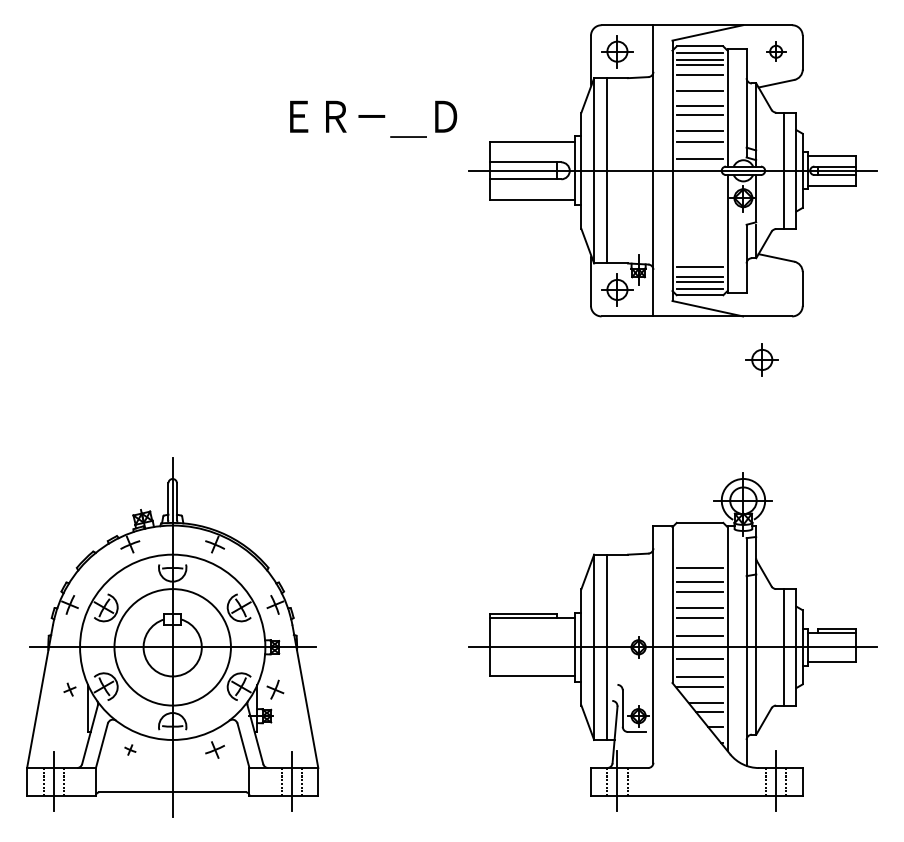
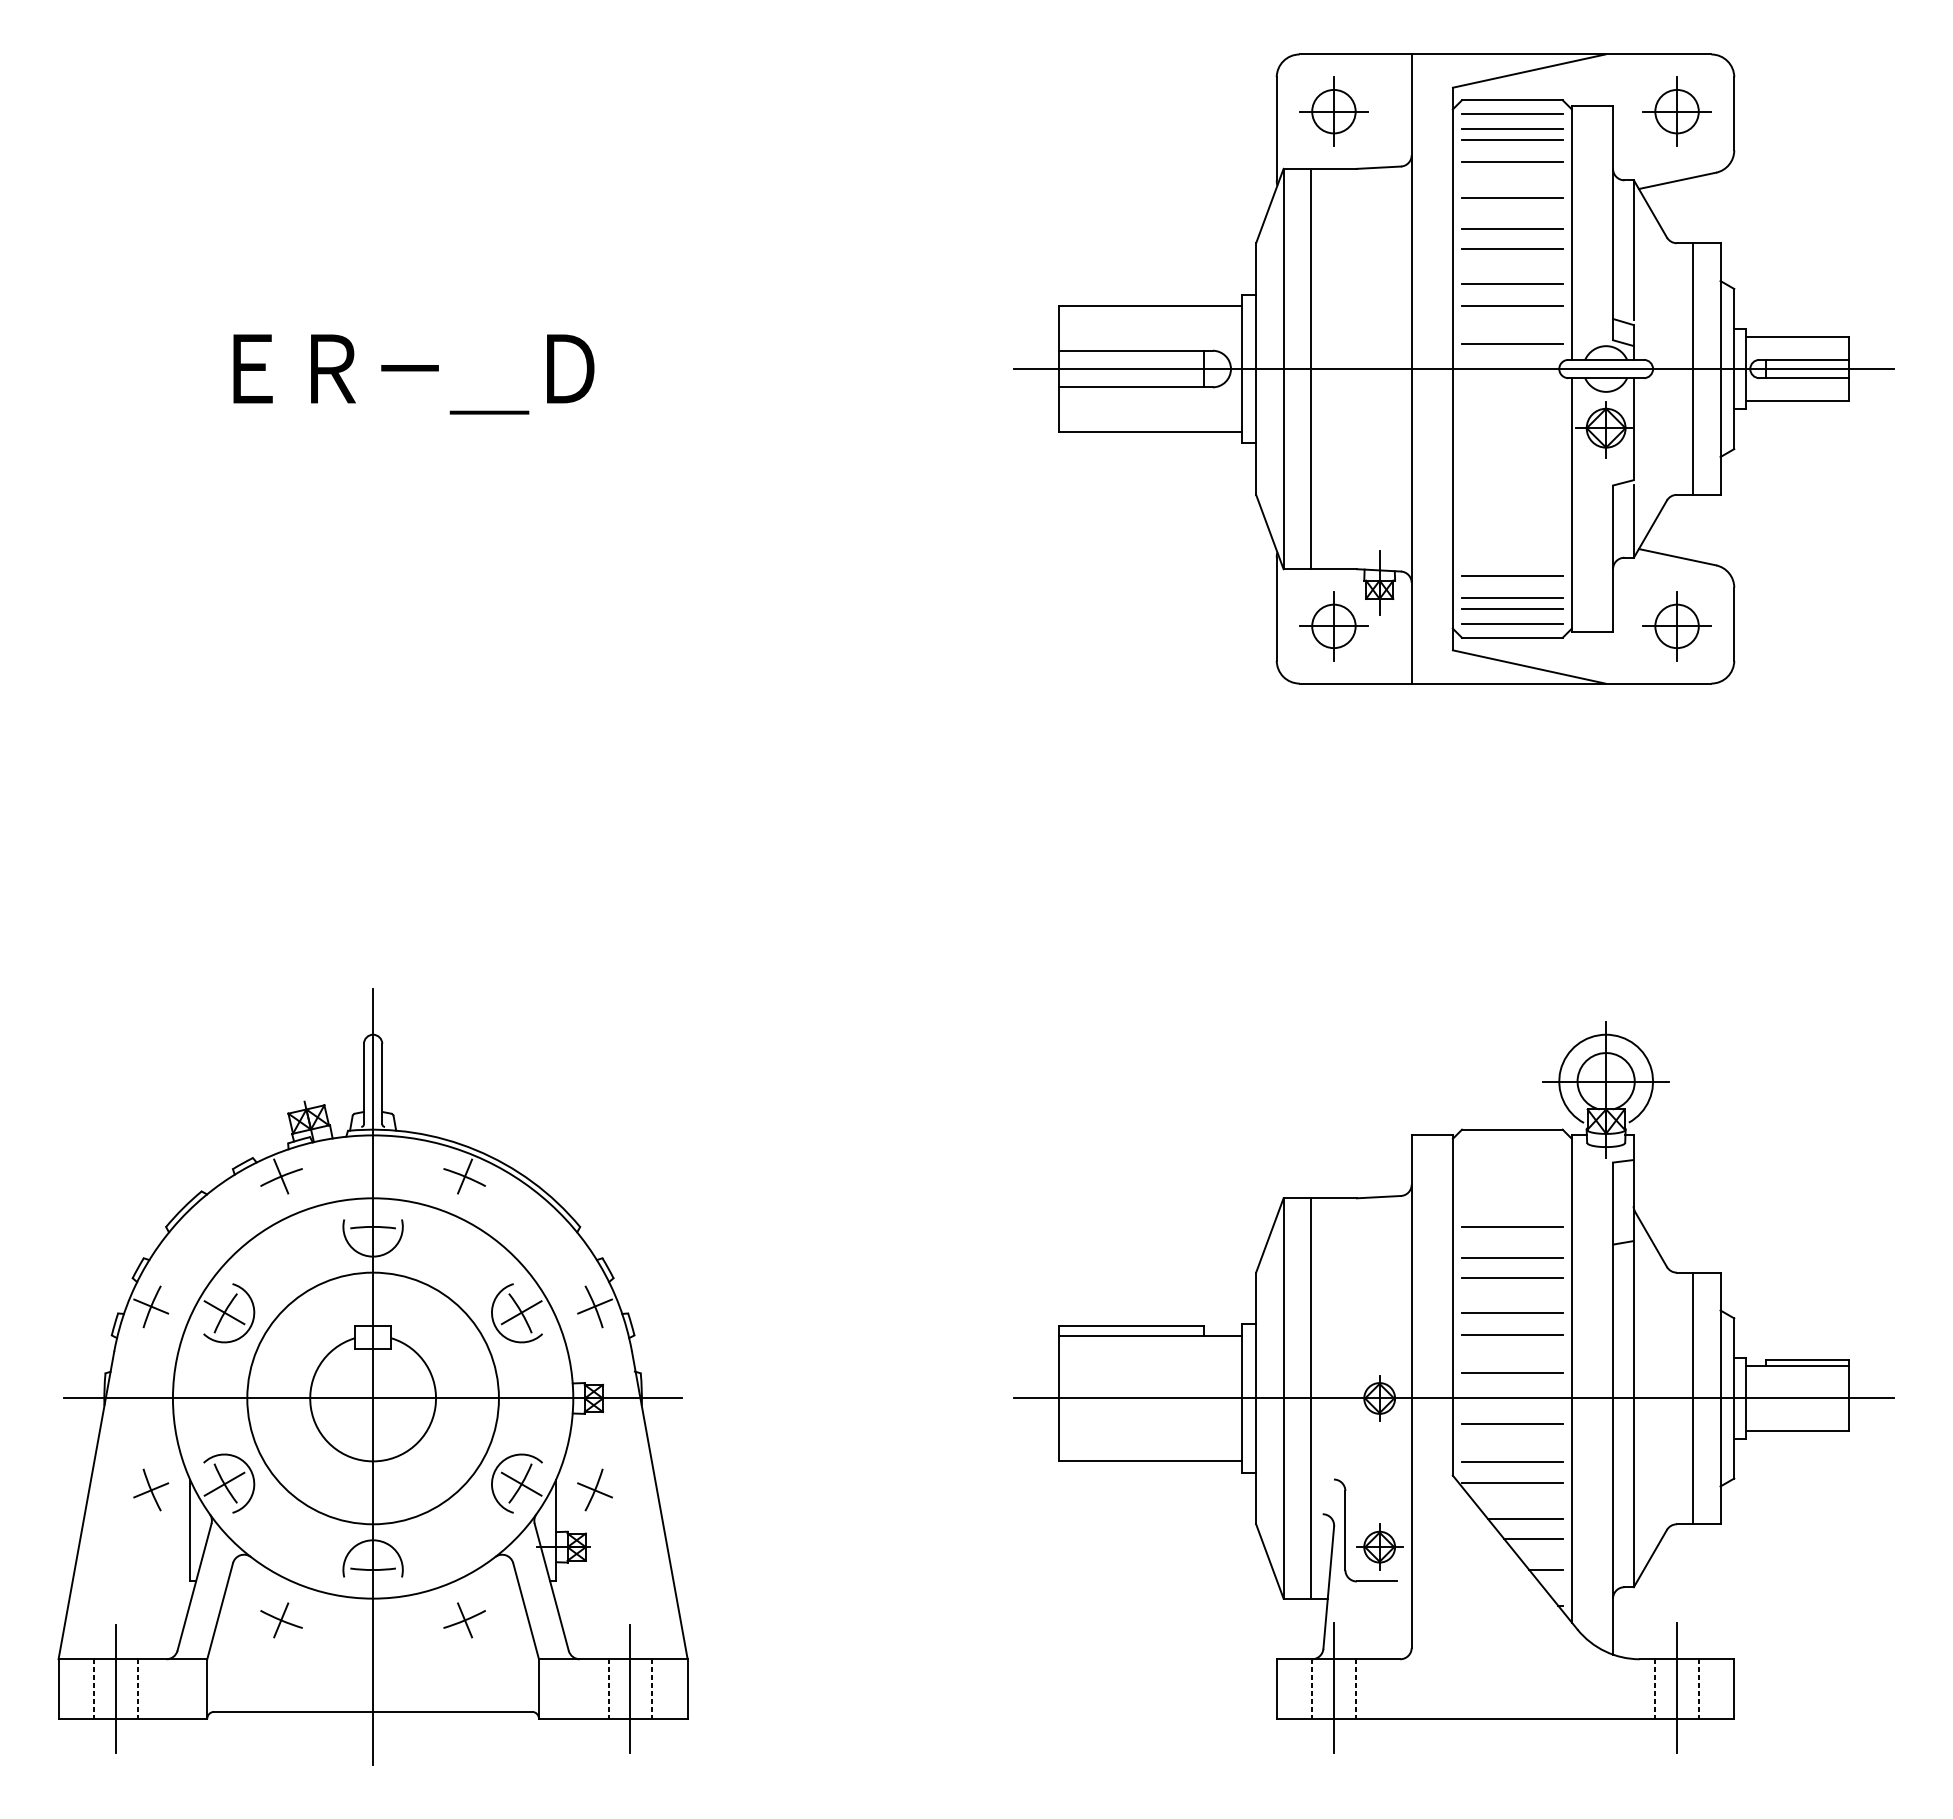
part: (775, 51) -> (1675, 111), size x1.67
text: (373, 118) -> (413, 372), moved
part: (761, 359) -> (1675, 625), moved
part: (69, 689) -> (150, 1489), size x1.43
part: (130, 749) -> (281, 1619), size x1.67

